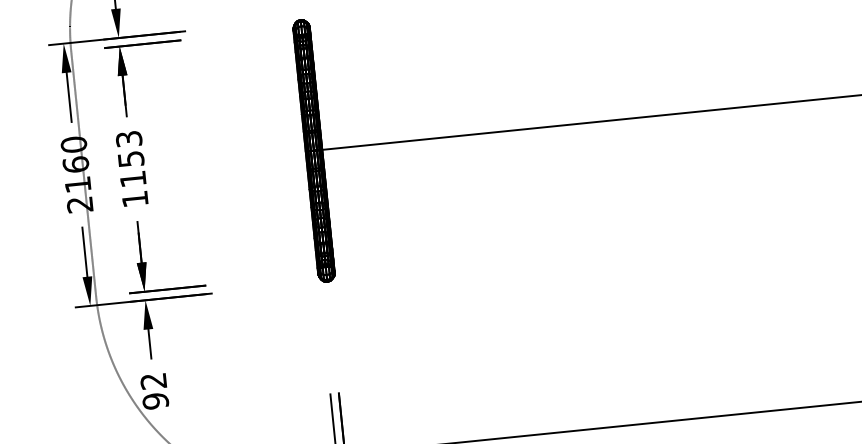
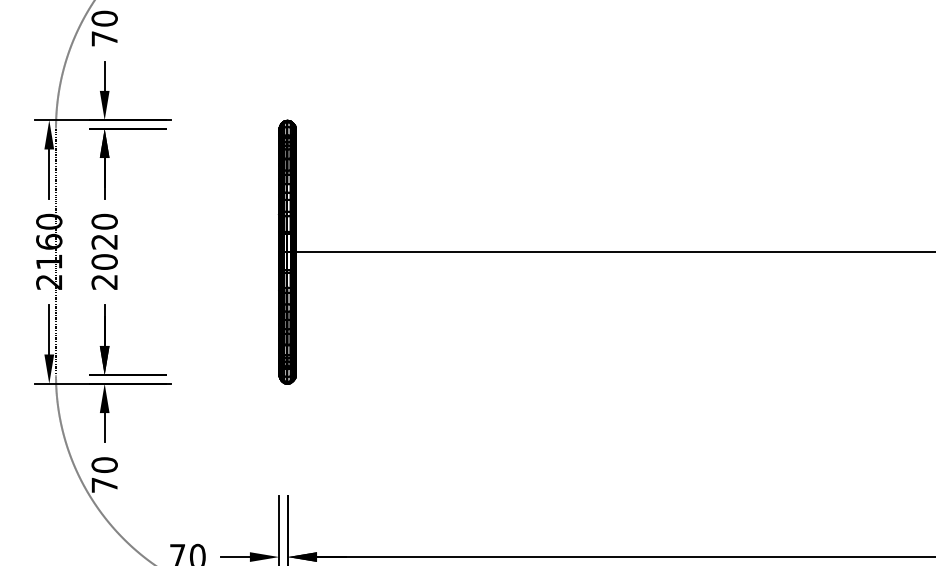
text: (131, 168) -> (104, 251), 1153 -> 2020
text: (154, 391) -> (104, 475), 92 -> 70

